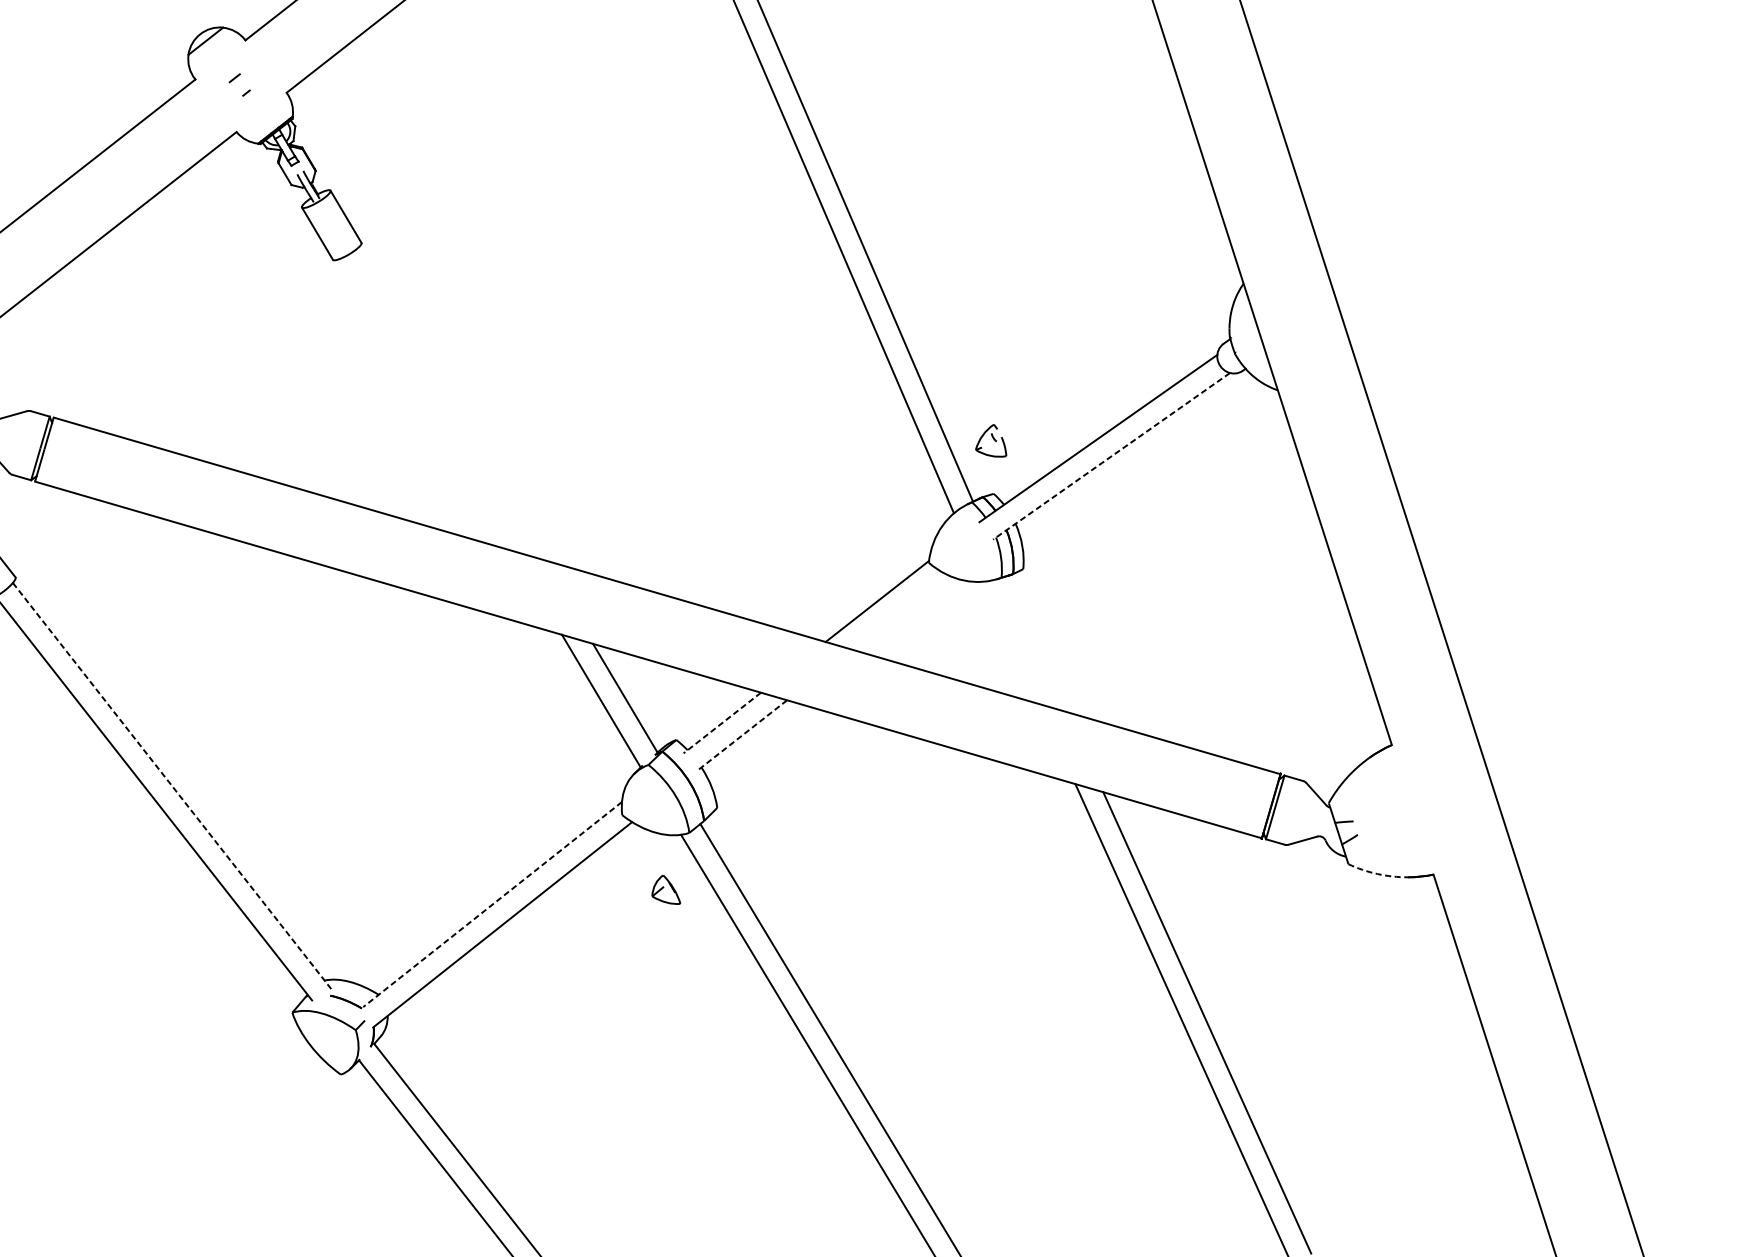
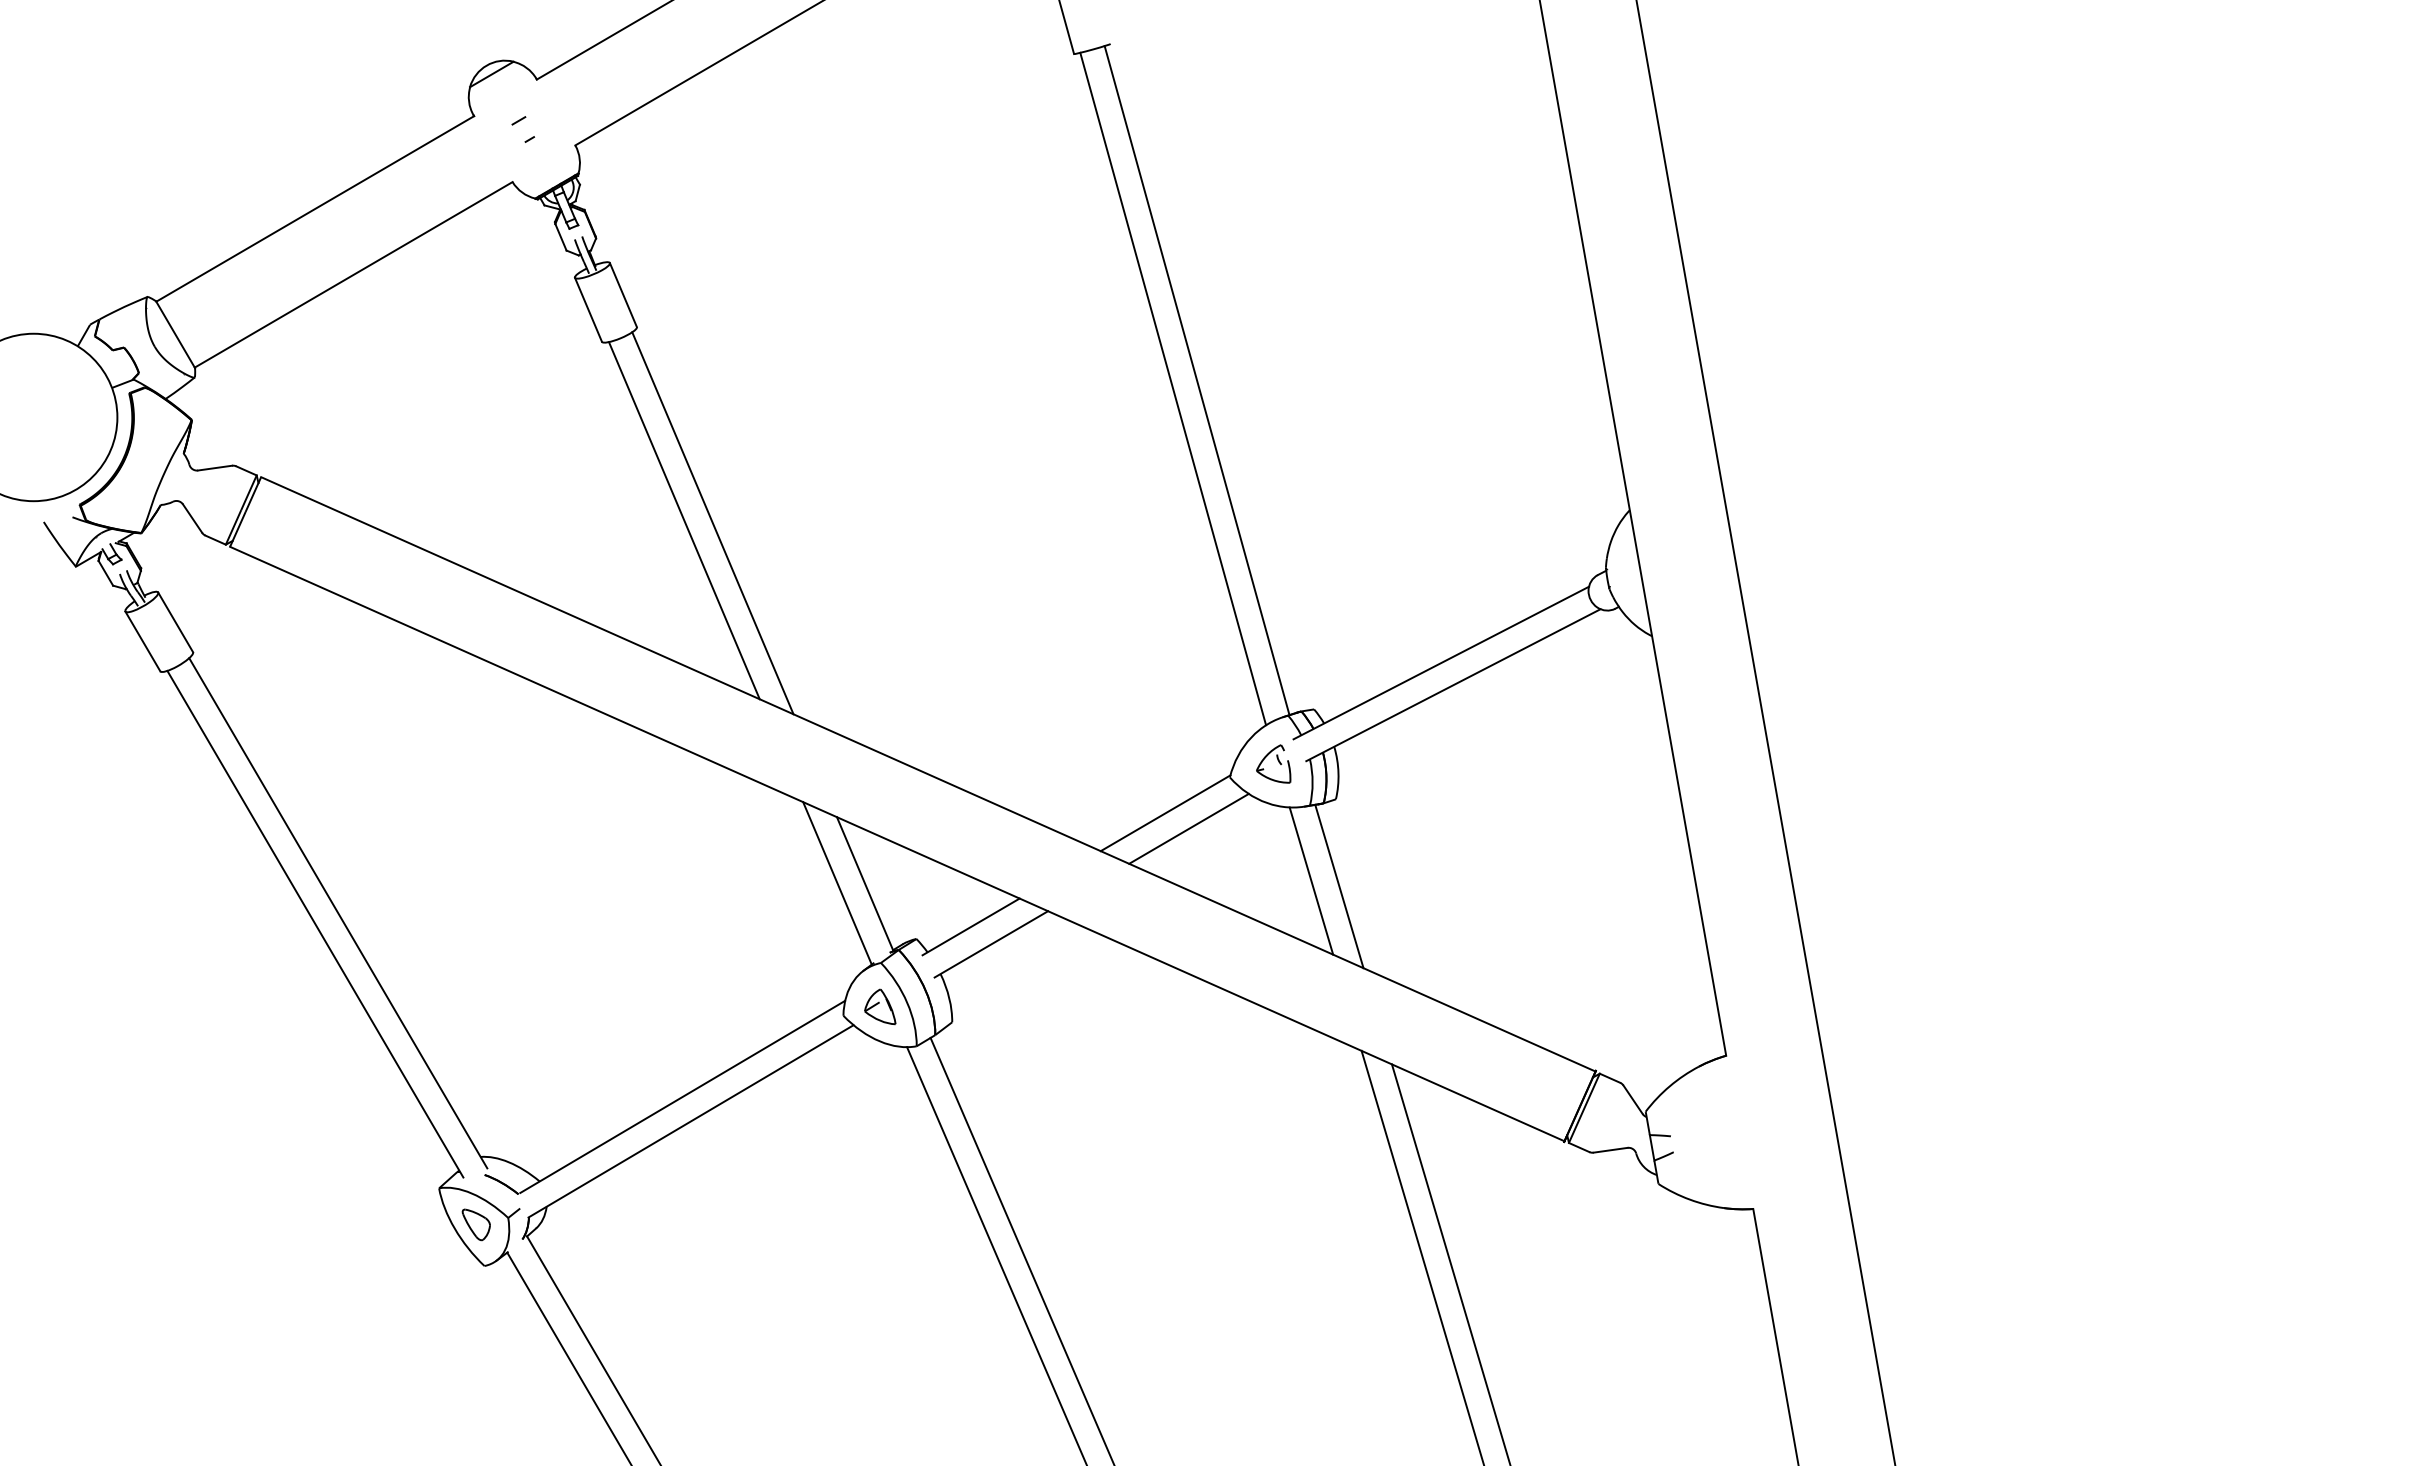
line: (450, 404) -> (712, 523), added
line: (424, 405) -> (683, 520), added
part: (989, 441) -> (1273, 763), moved
line: (1111, 456) -> (1453, 685), dashed -> solid
line: (899, 611) -> (1188, 828), added
line: (1011, 642) -> (1311, 880), added
line: (1036, 644) -> (1339, 886), added
line: (721, 723) -> (970, 927), dashed -> solid
line: (742, 735) -> (991, 944), dashed -> solid
line: (172, 786) -> (338, 913), dashed -> solid
arc: (1377, 873) -> (1689, 1199), dashed -> solid
part: (665, 890) -> (880, 1006), moved
line: (492, 904) -> (682, 1096), dashed -> solid
part: (328, 1039) -> (475, 1224), added

